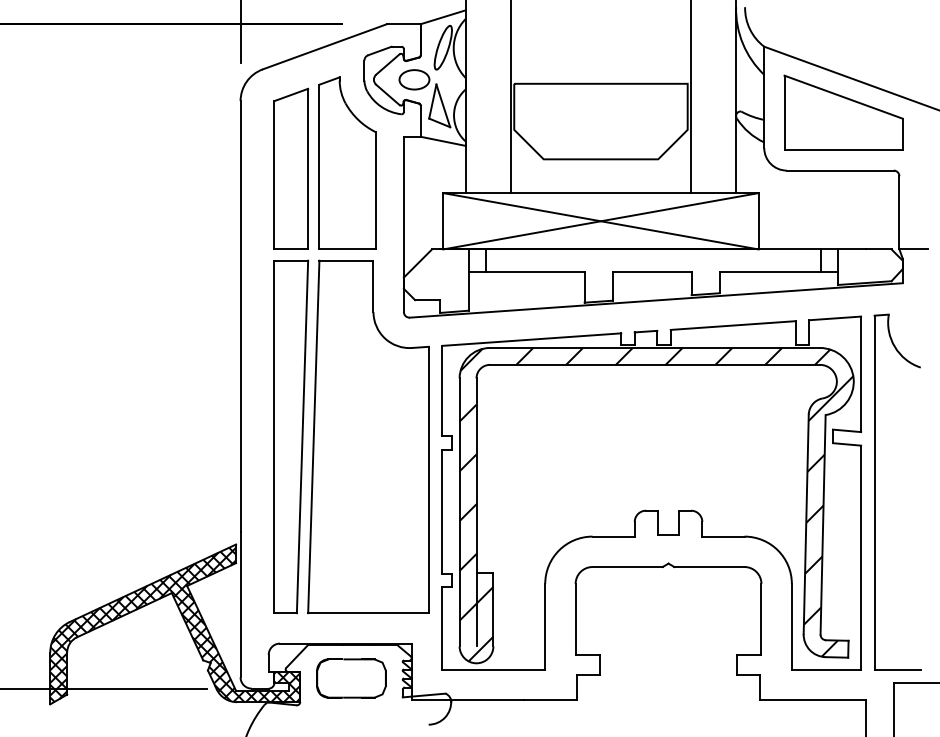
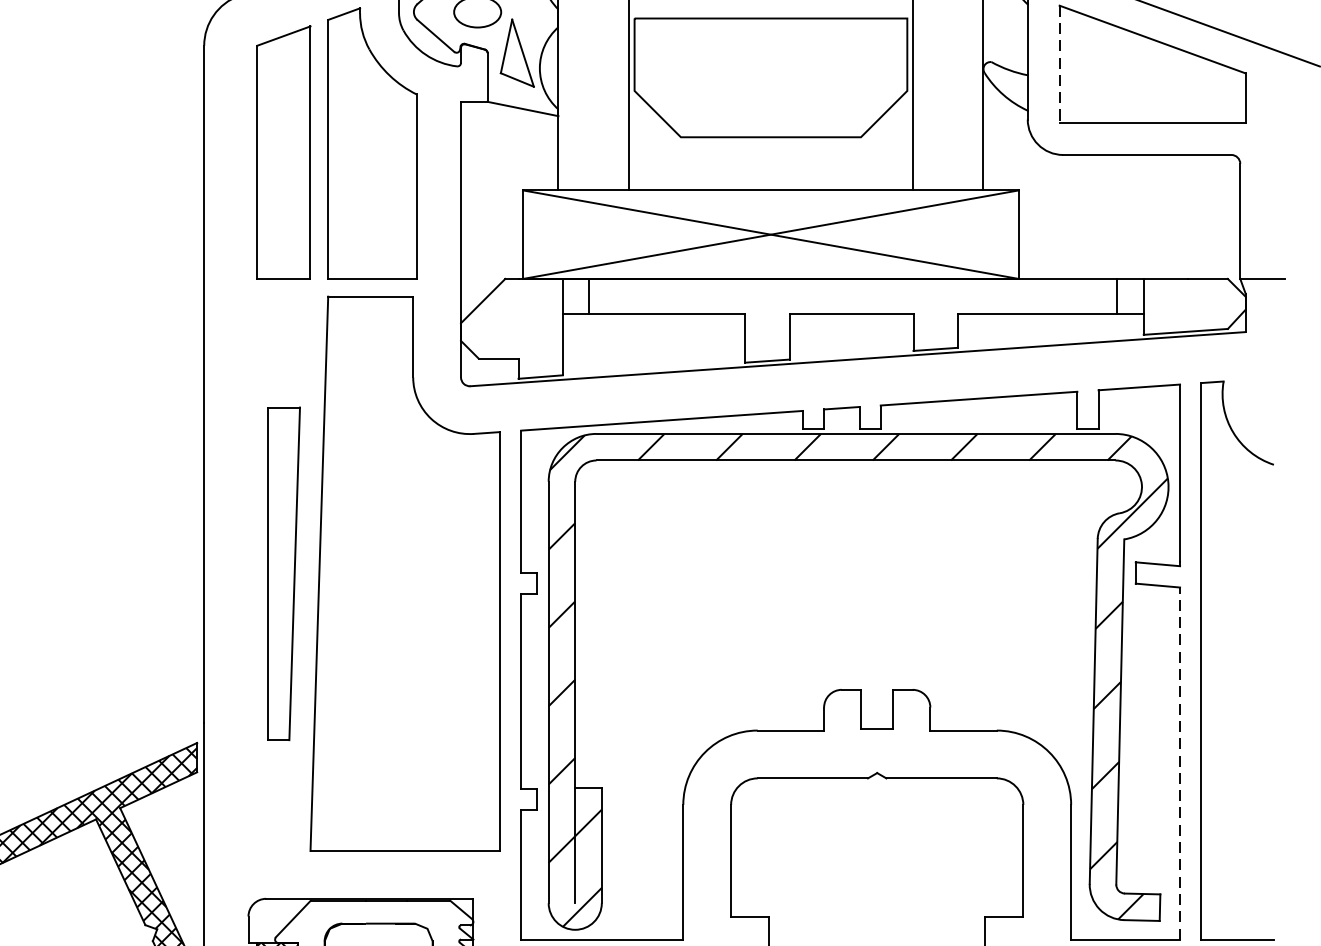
line: (784, 113) -> (1059, 65), solid -> dashed
part: (291, 436) -> (284, 573), size x0.6
line: (861, 557) -> (1180, 763), solid -> dashed

